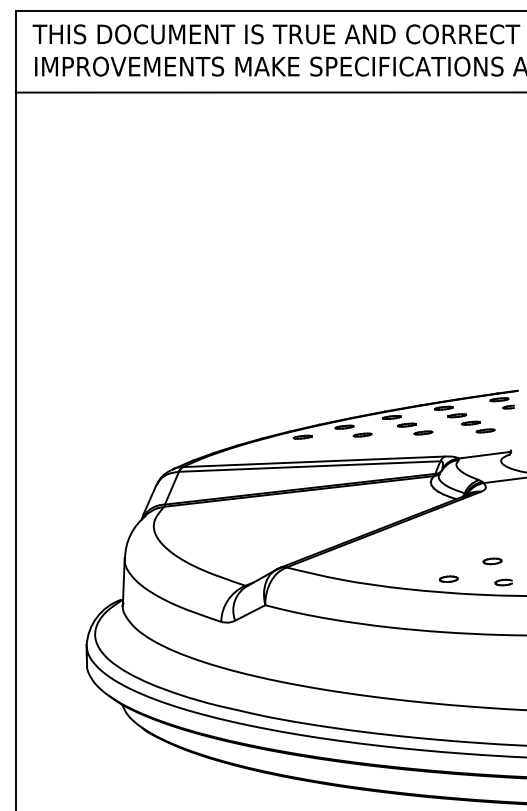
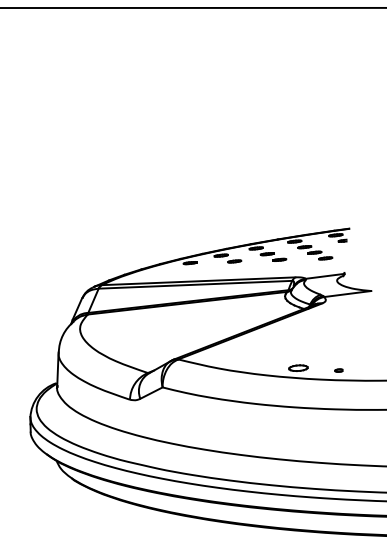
part: (492, 561) -> (330, 355), removed
part: (448, 578) -> (298, 367), size x1.4
part: (503, 582) -> (338, 370), size x0.6

